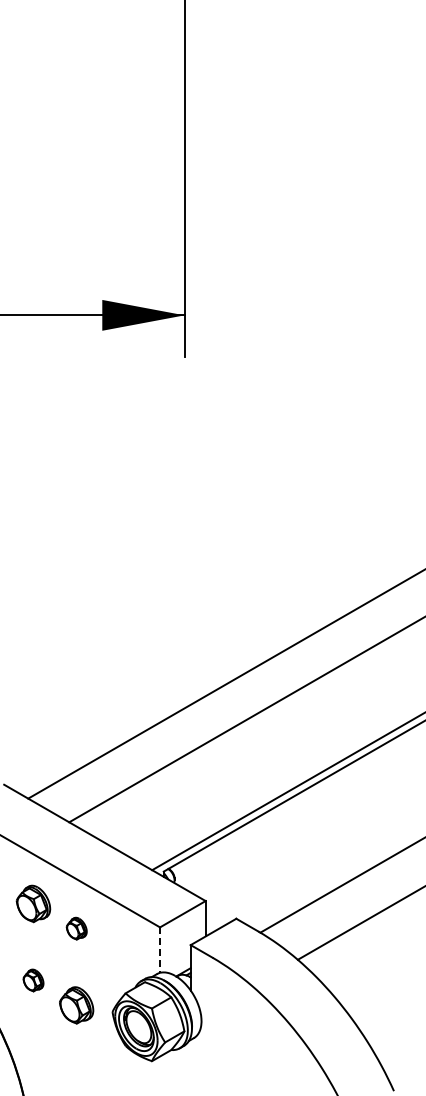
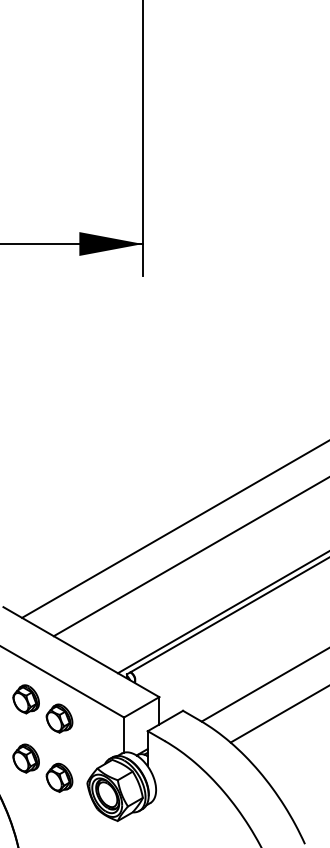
part: (76, 928) -> (59, 718), size x1.67
line: (160, 950) -> (124, 735), dashed -> solid
part: (33, 980) -> (26, 758), size x1.67

